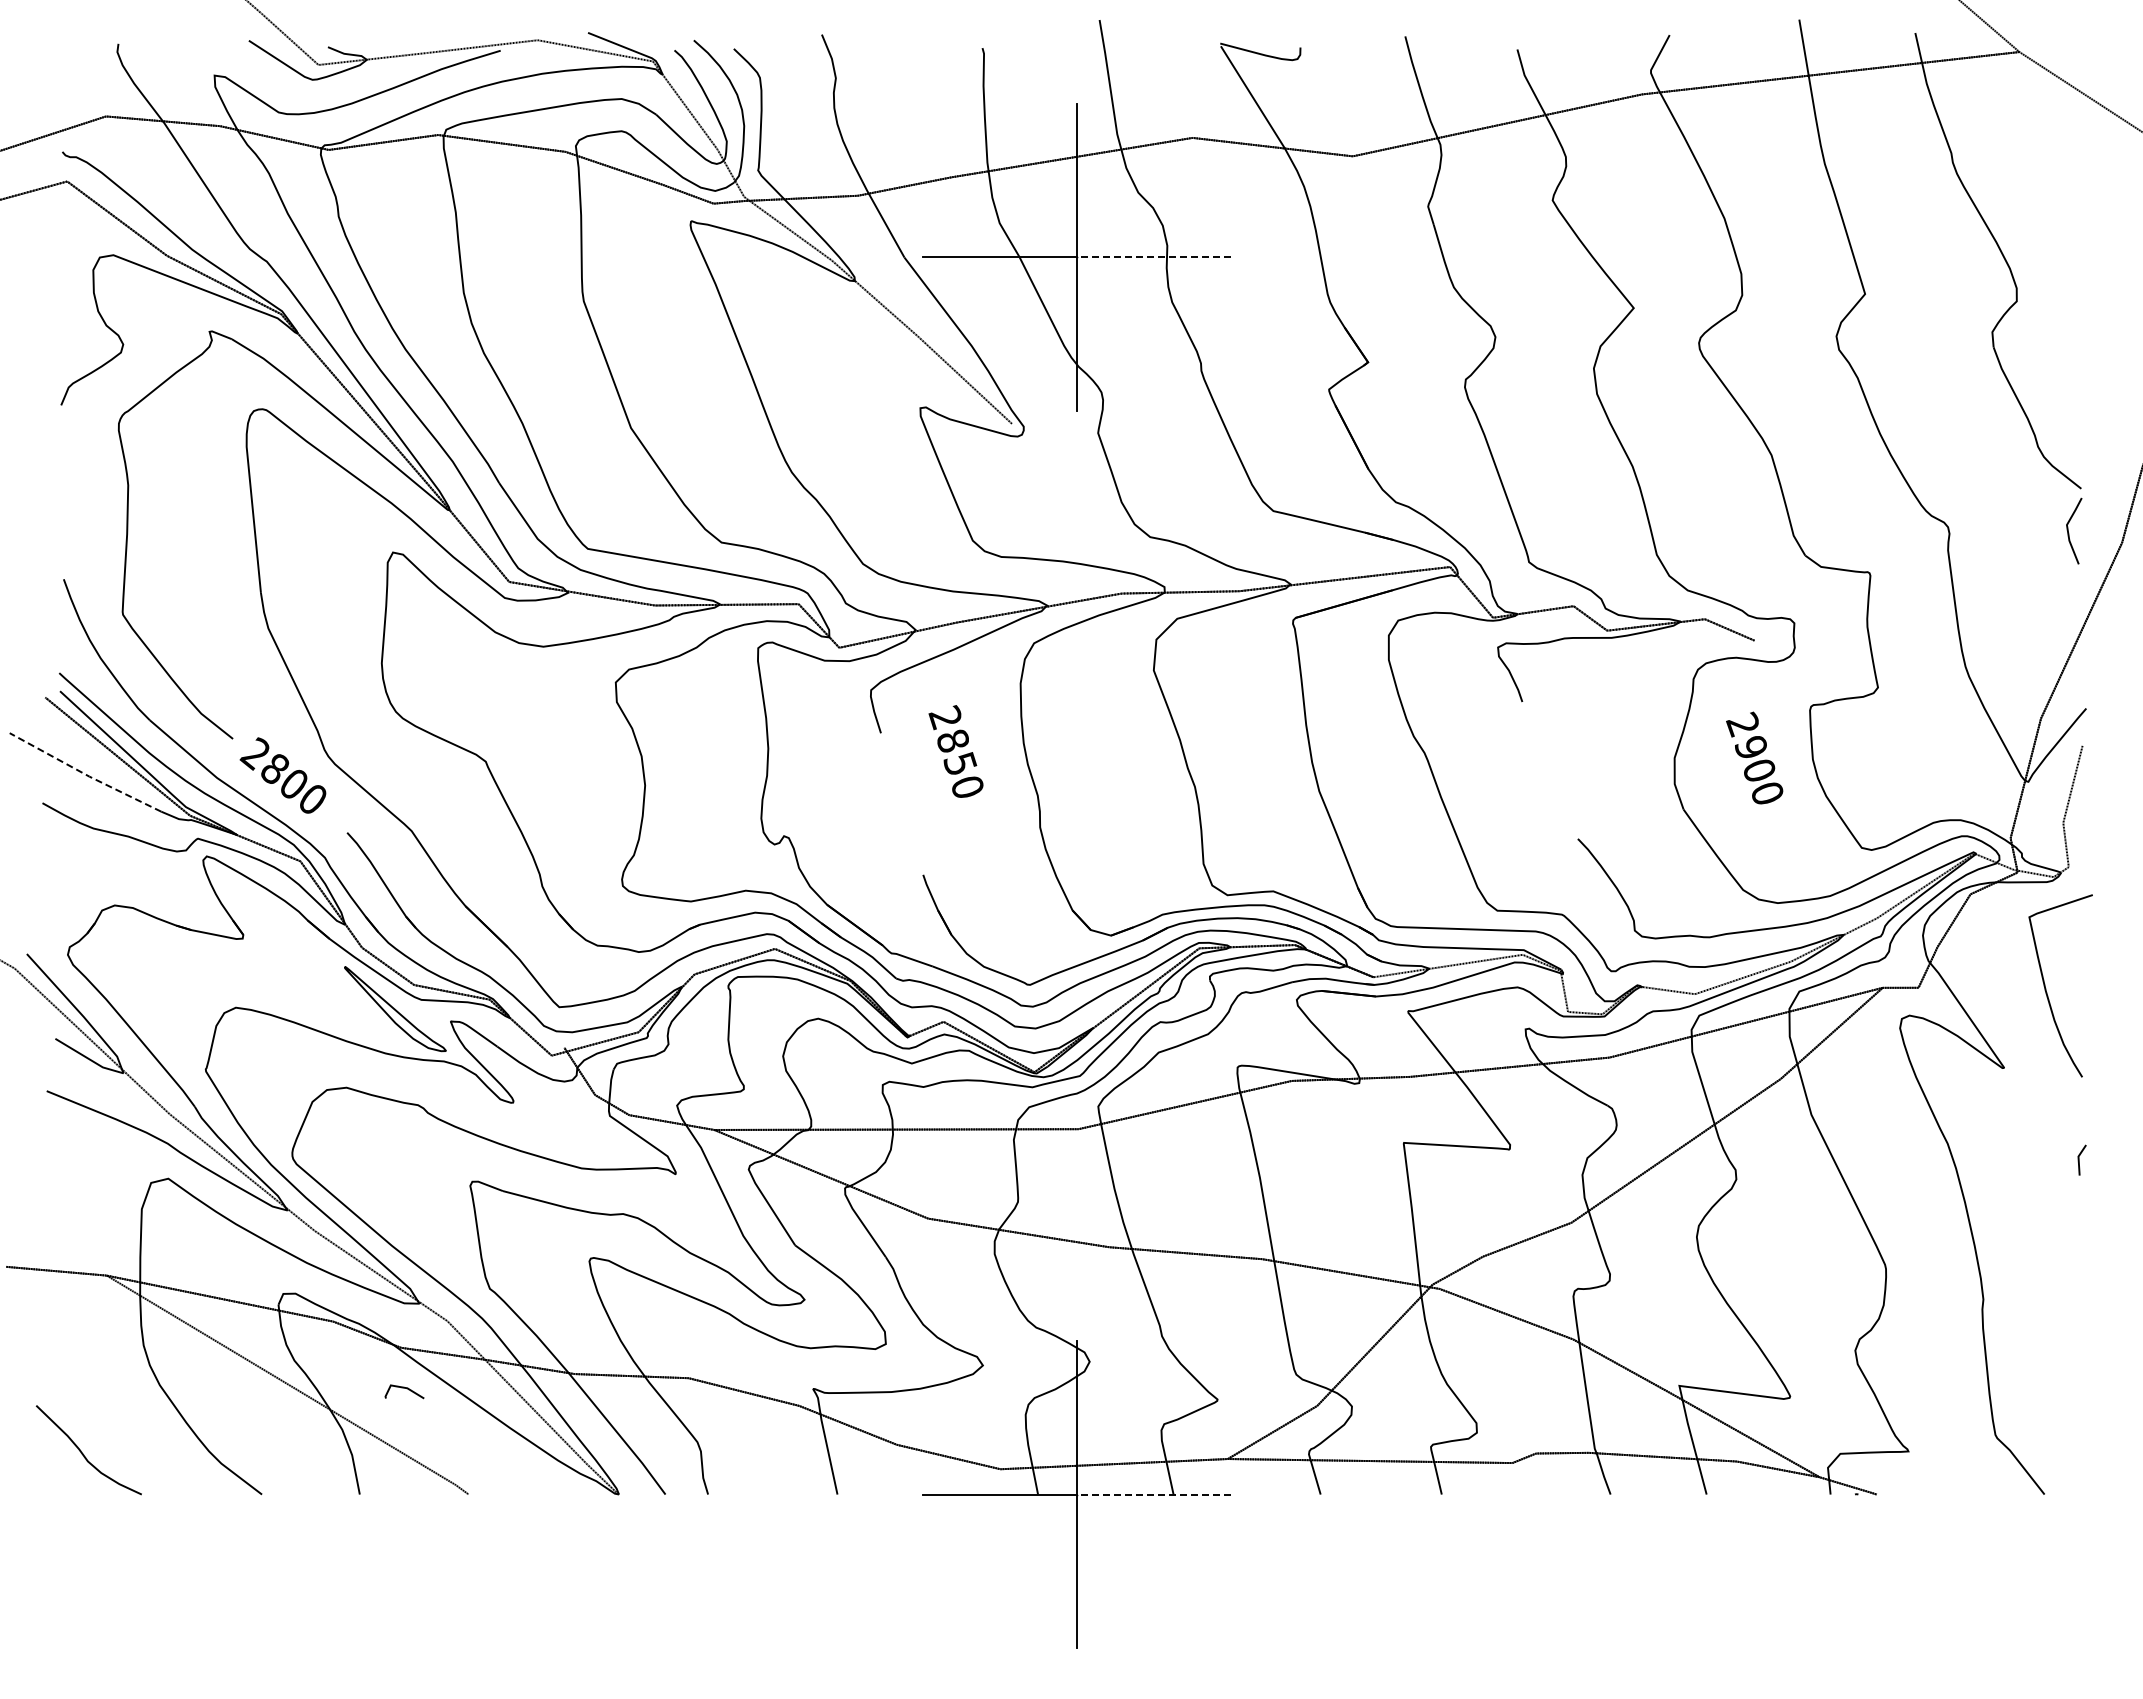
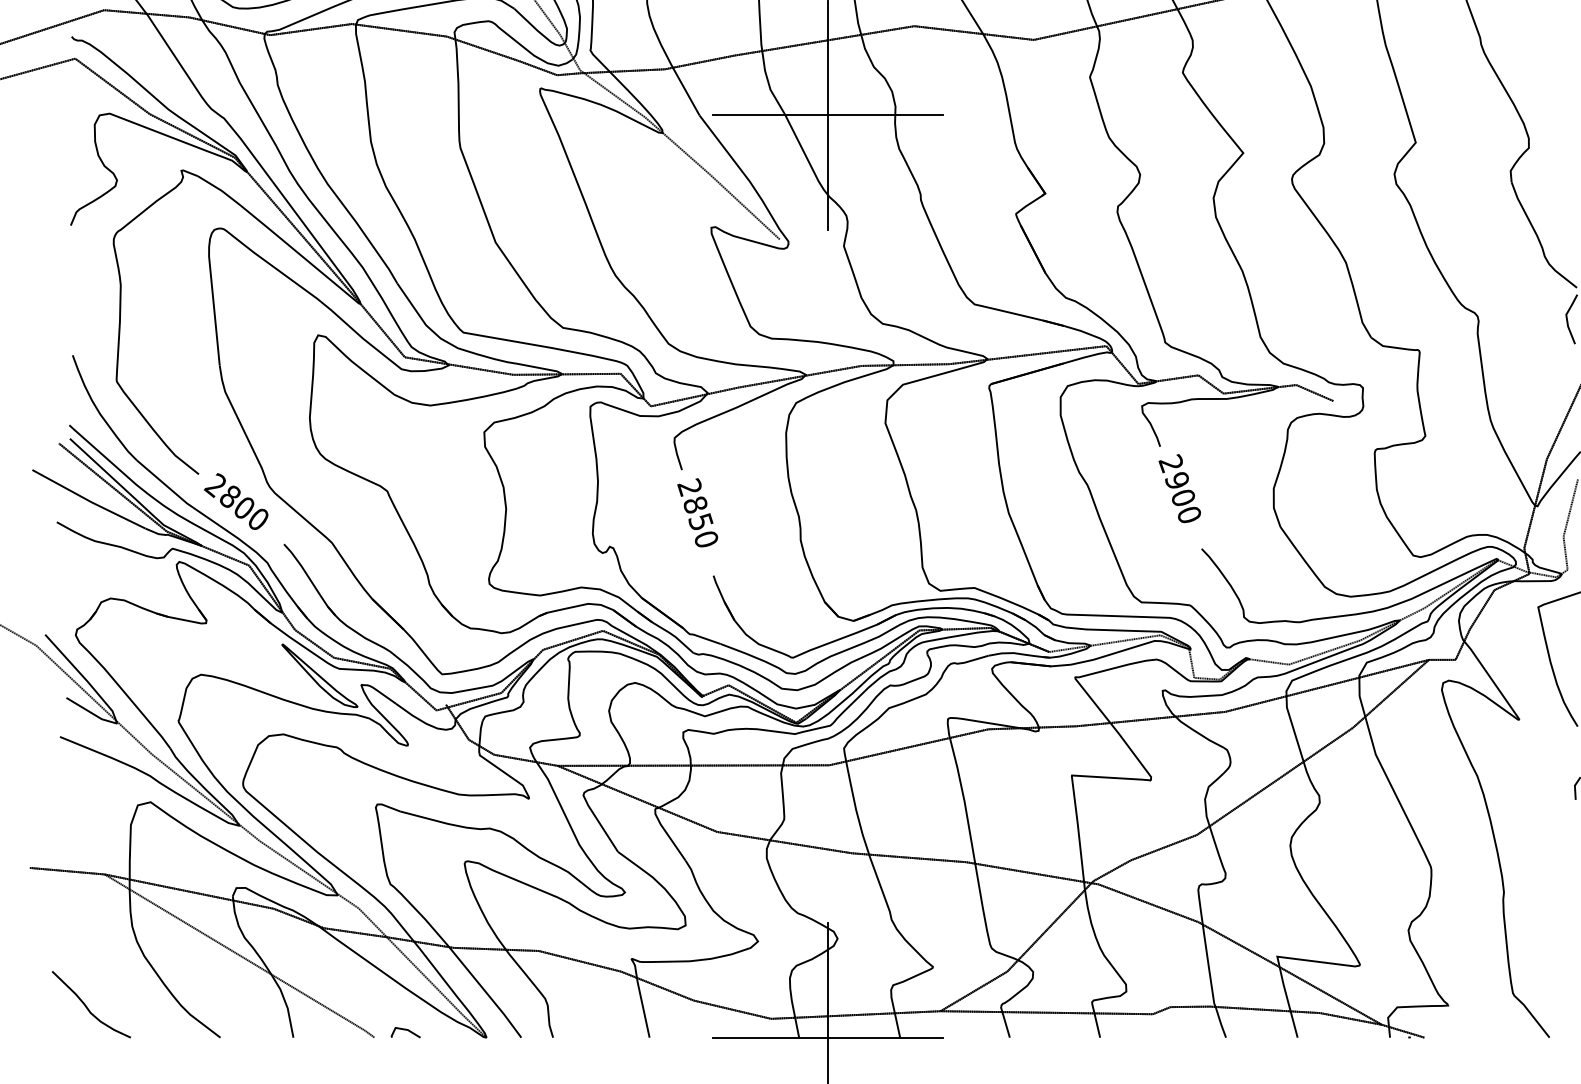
line: (1153, 257) -> (885, 115), dashed -> solid
text: (955, 751) -> (697, 512), moved
text: (1754, 757) -> (1179, 488), moved
line: (85, 774) -> (88, 500), dashed -> solid
line: (404, 1388) -> (405, 1030), moved
line: (1153, 1494) -> (885, 1037), dashed -> solid

